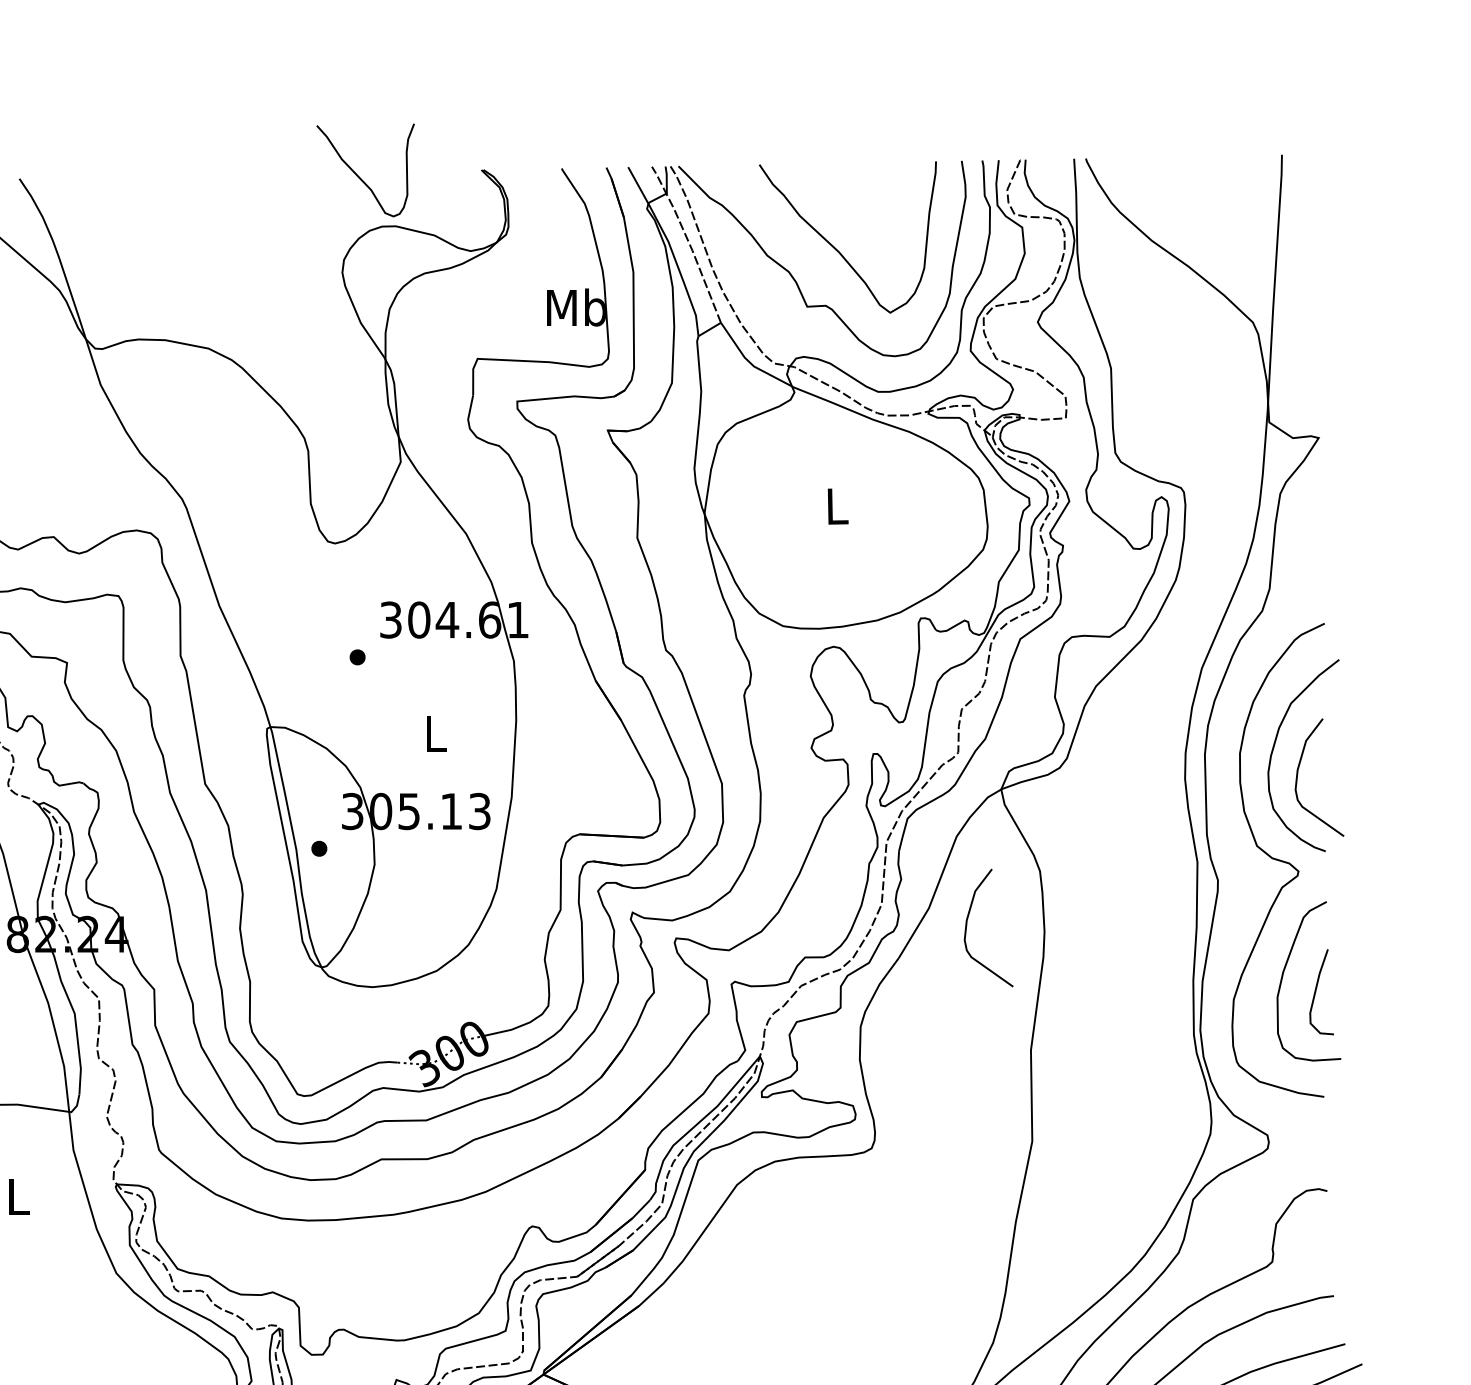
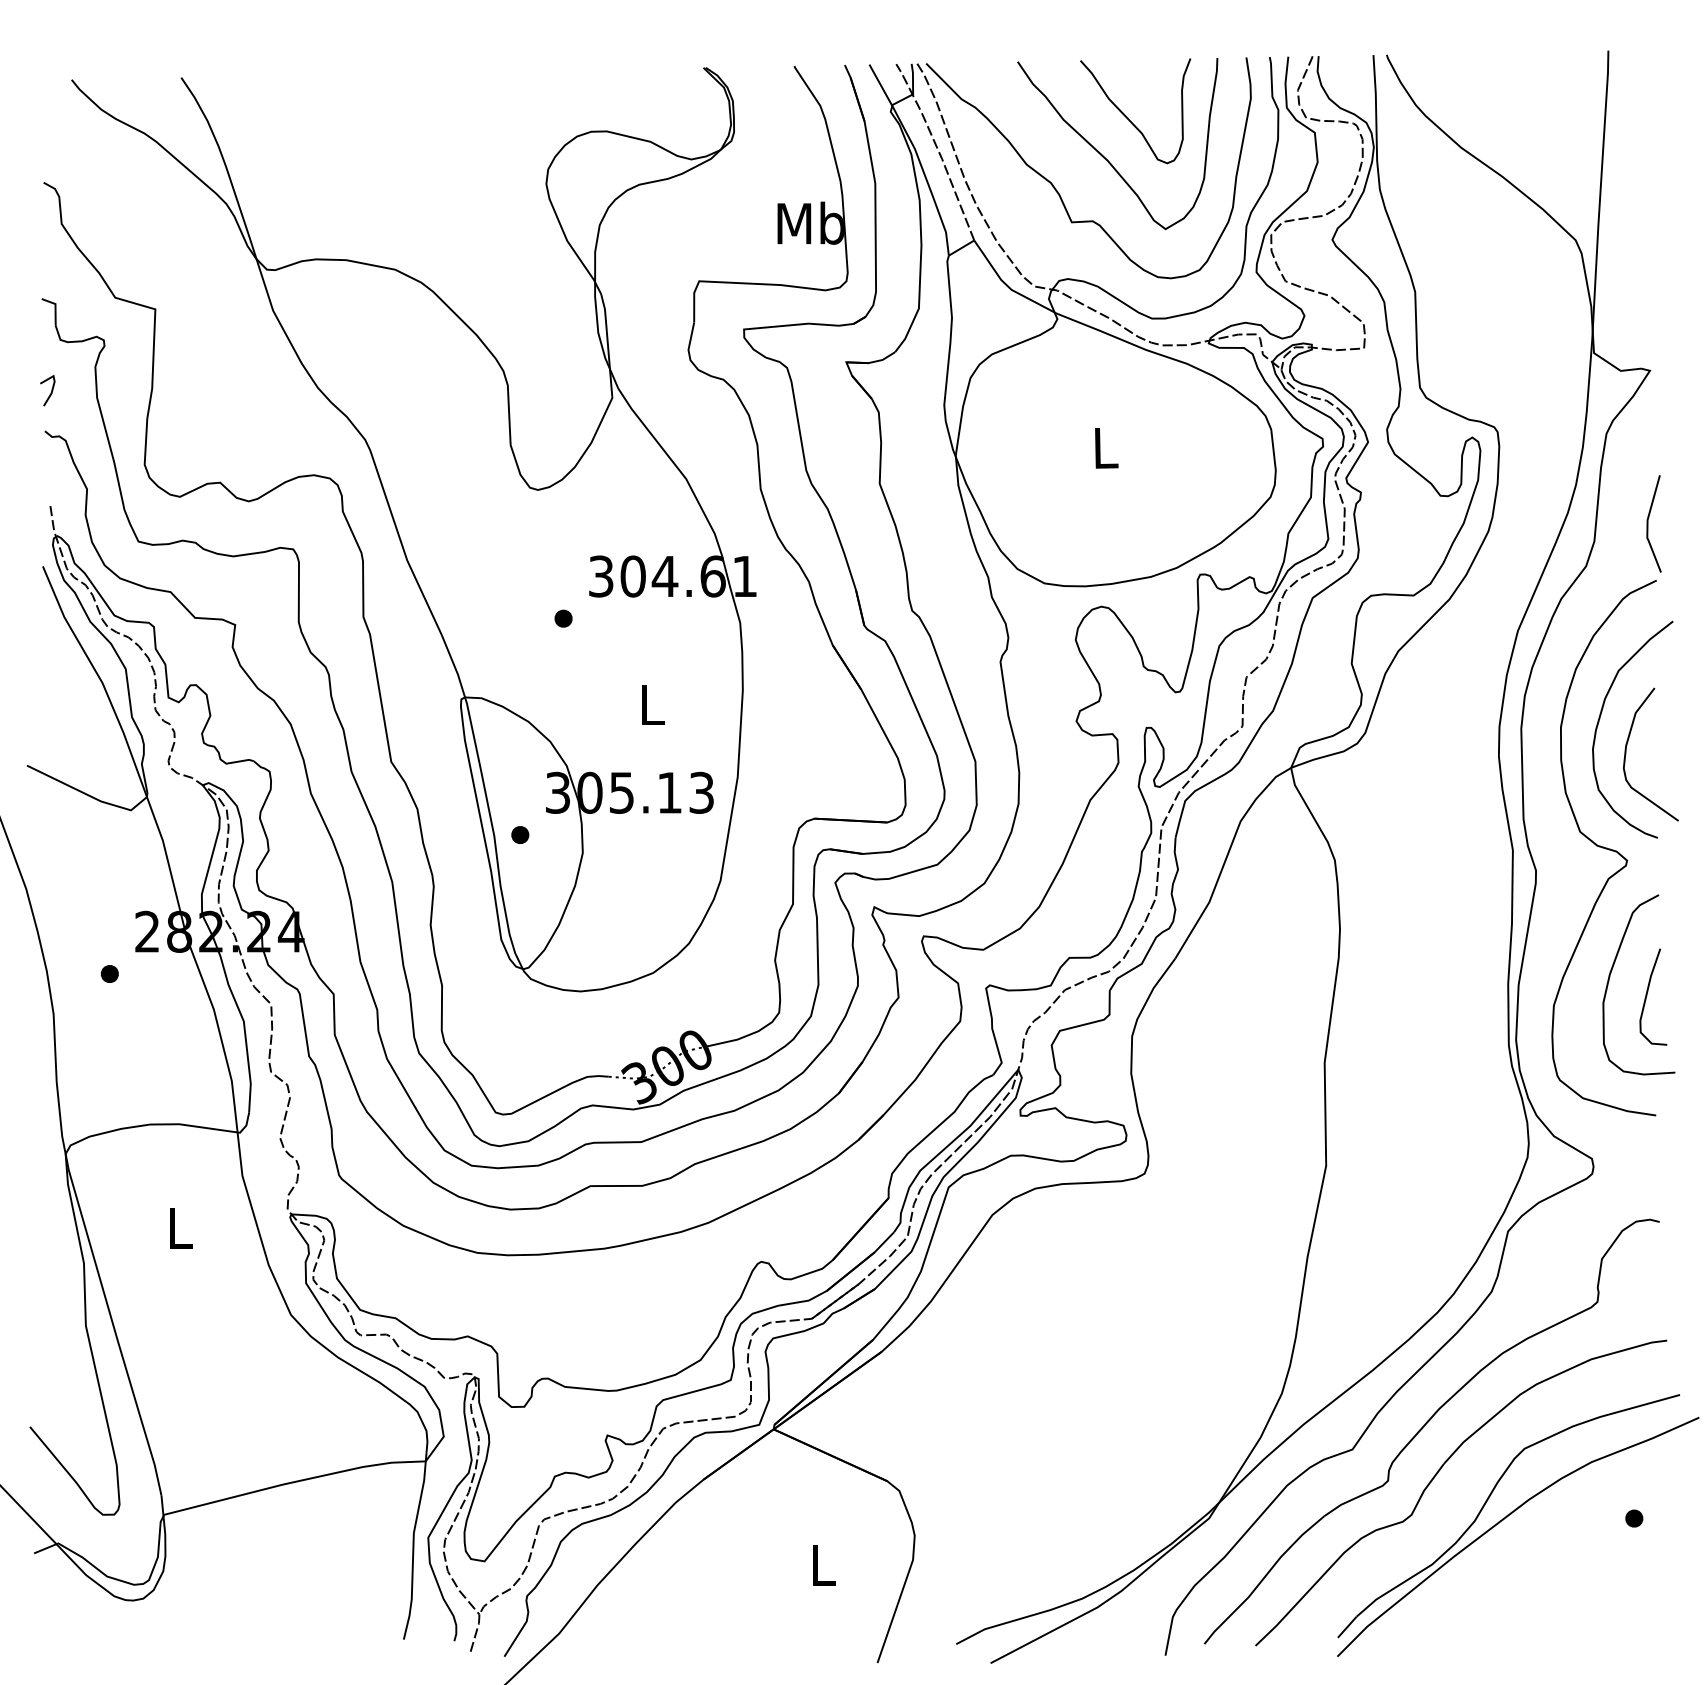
curve: (358, 175) -> (1127, 116), moved
line: (1317, 573) -> (1648, 523), added
curve: (967, 927) -> (1252, 924), removed

